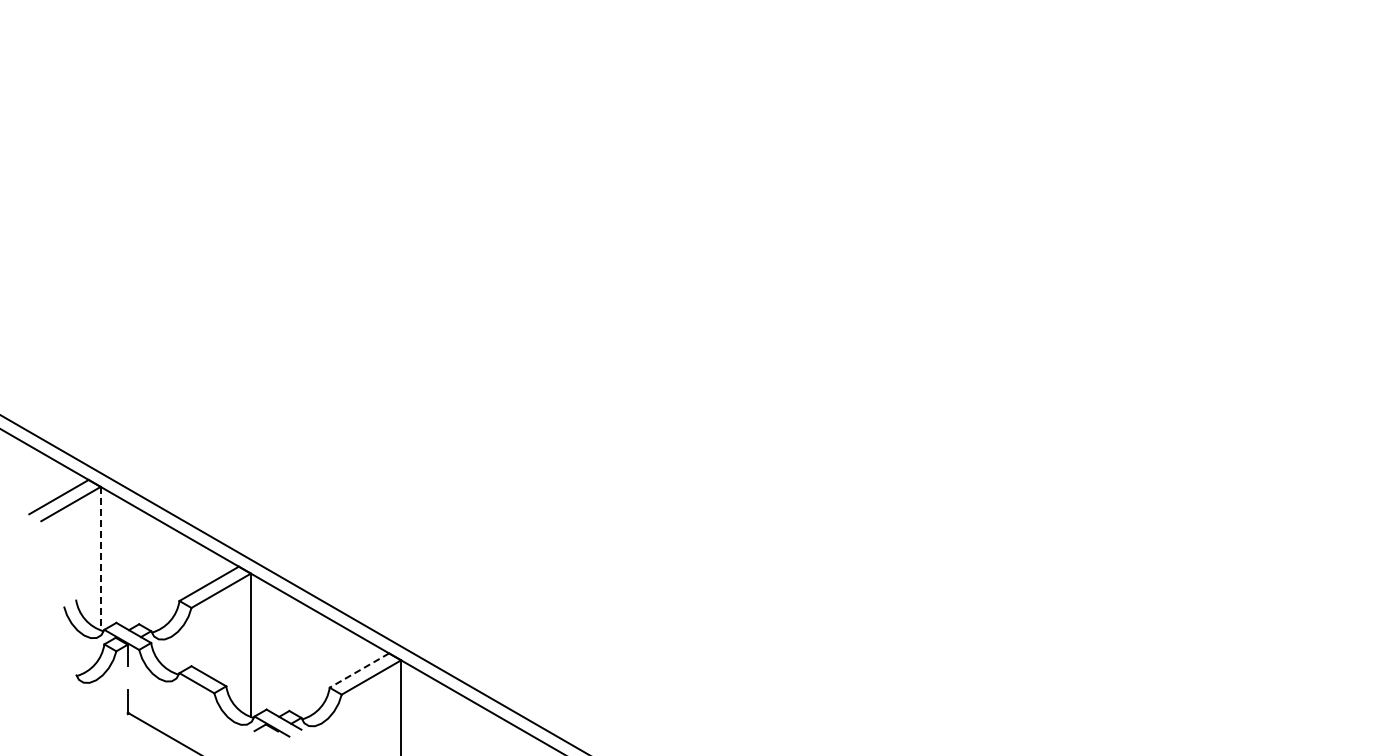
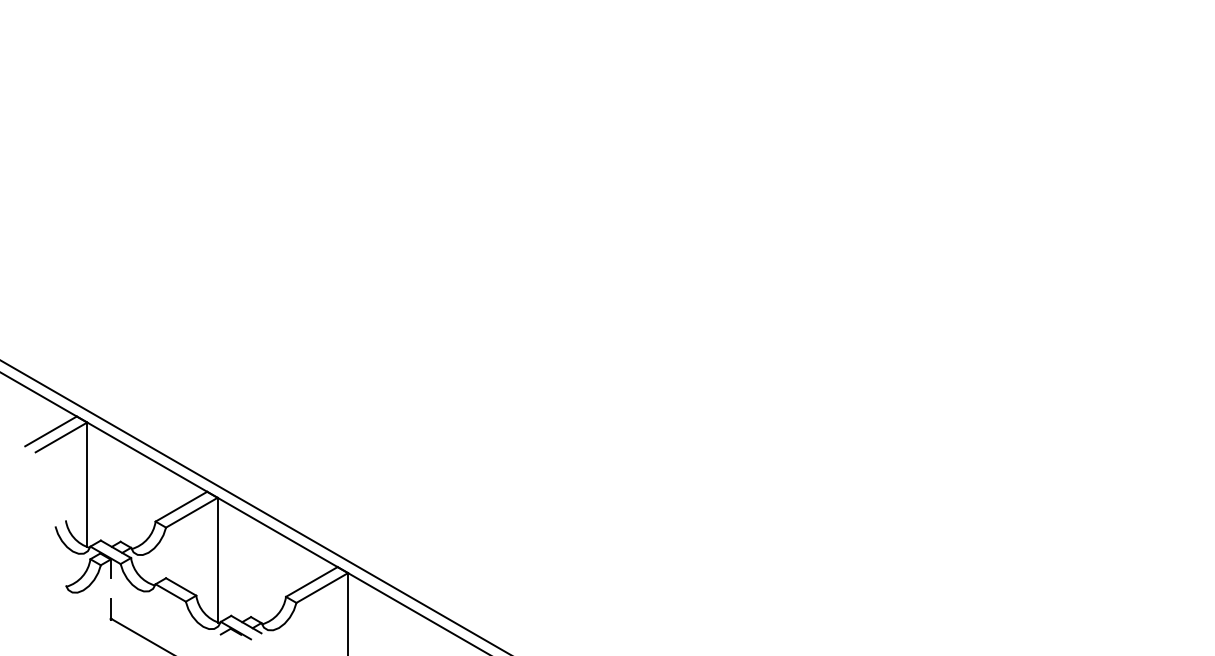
line: (100, 558) -> (87, 484), dashed -> solid
line: (359, 670) -> (311, 581), dashed -> solid

